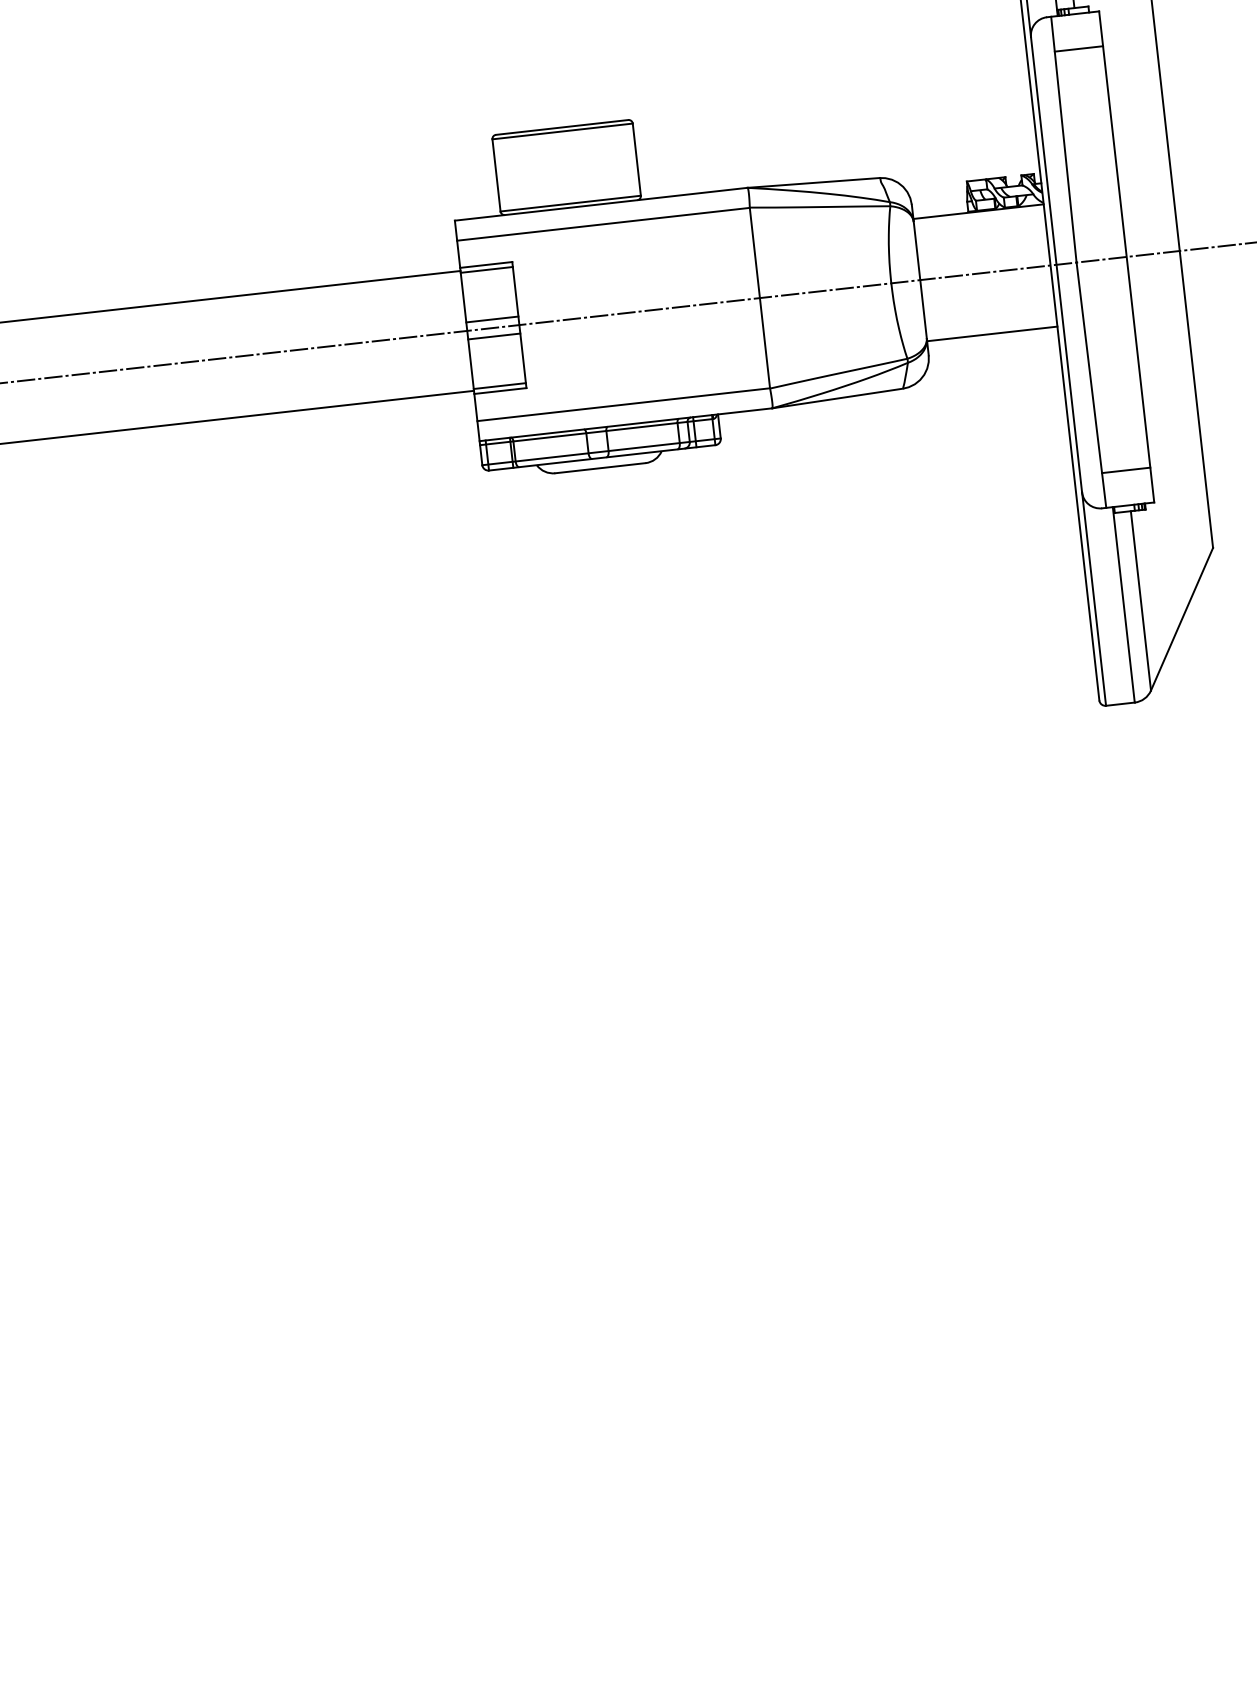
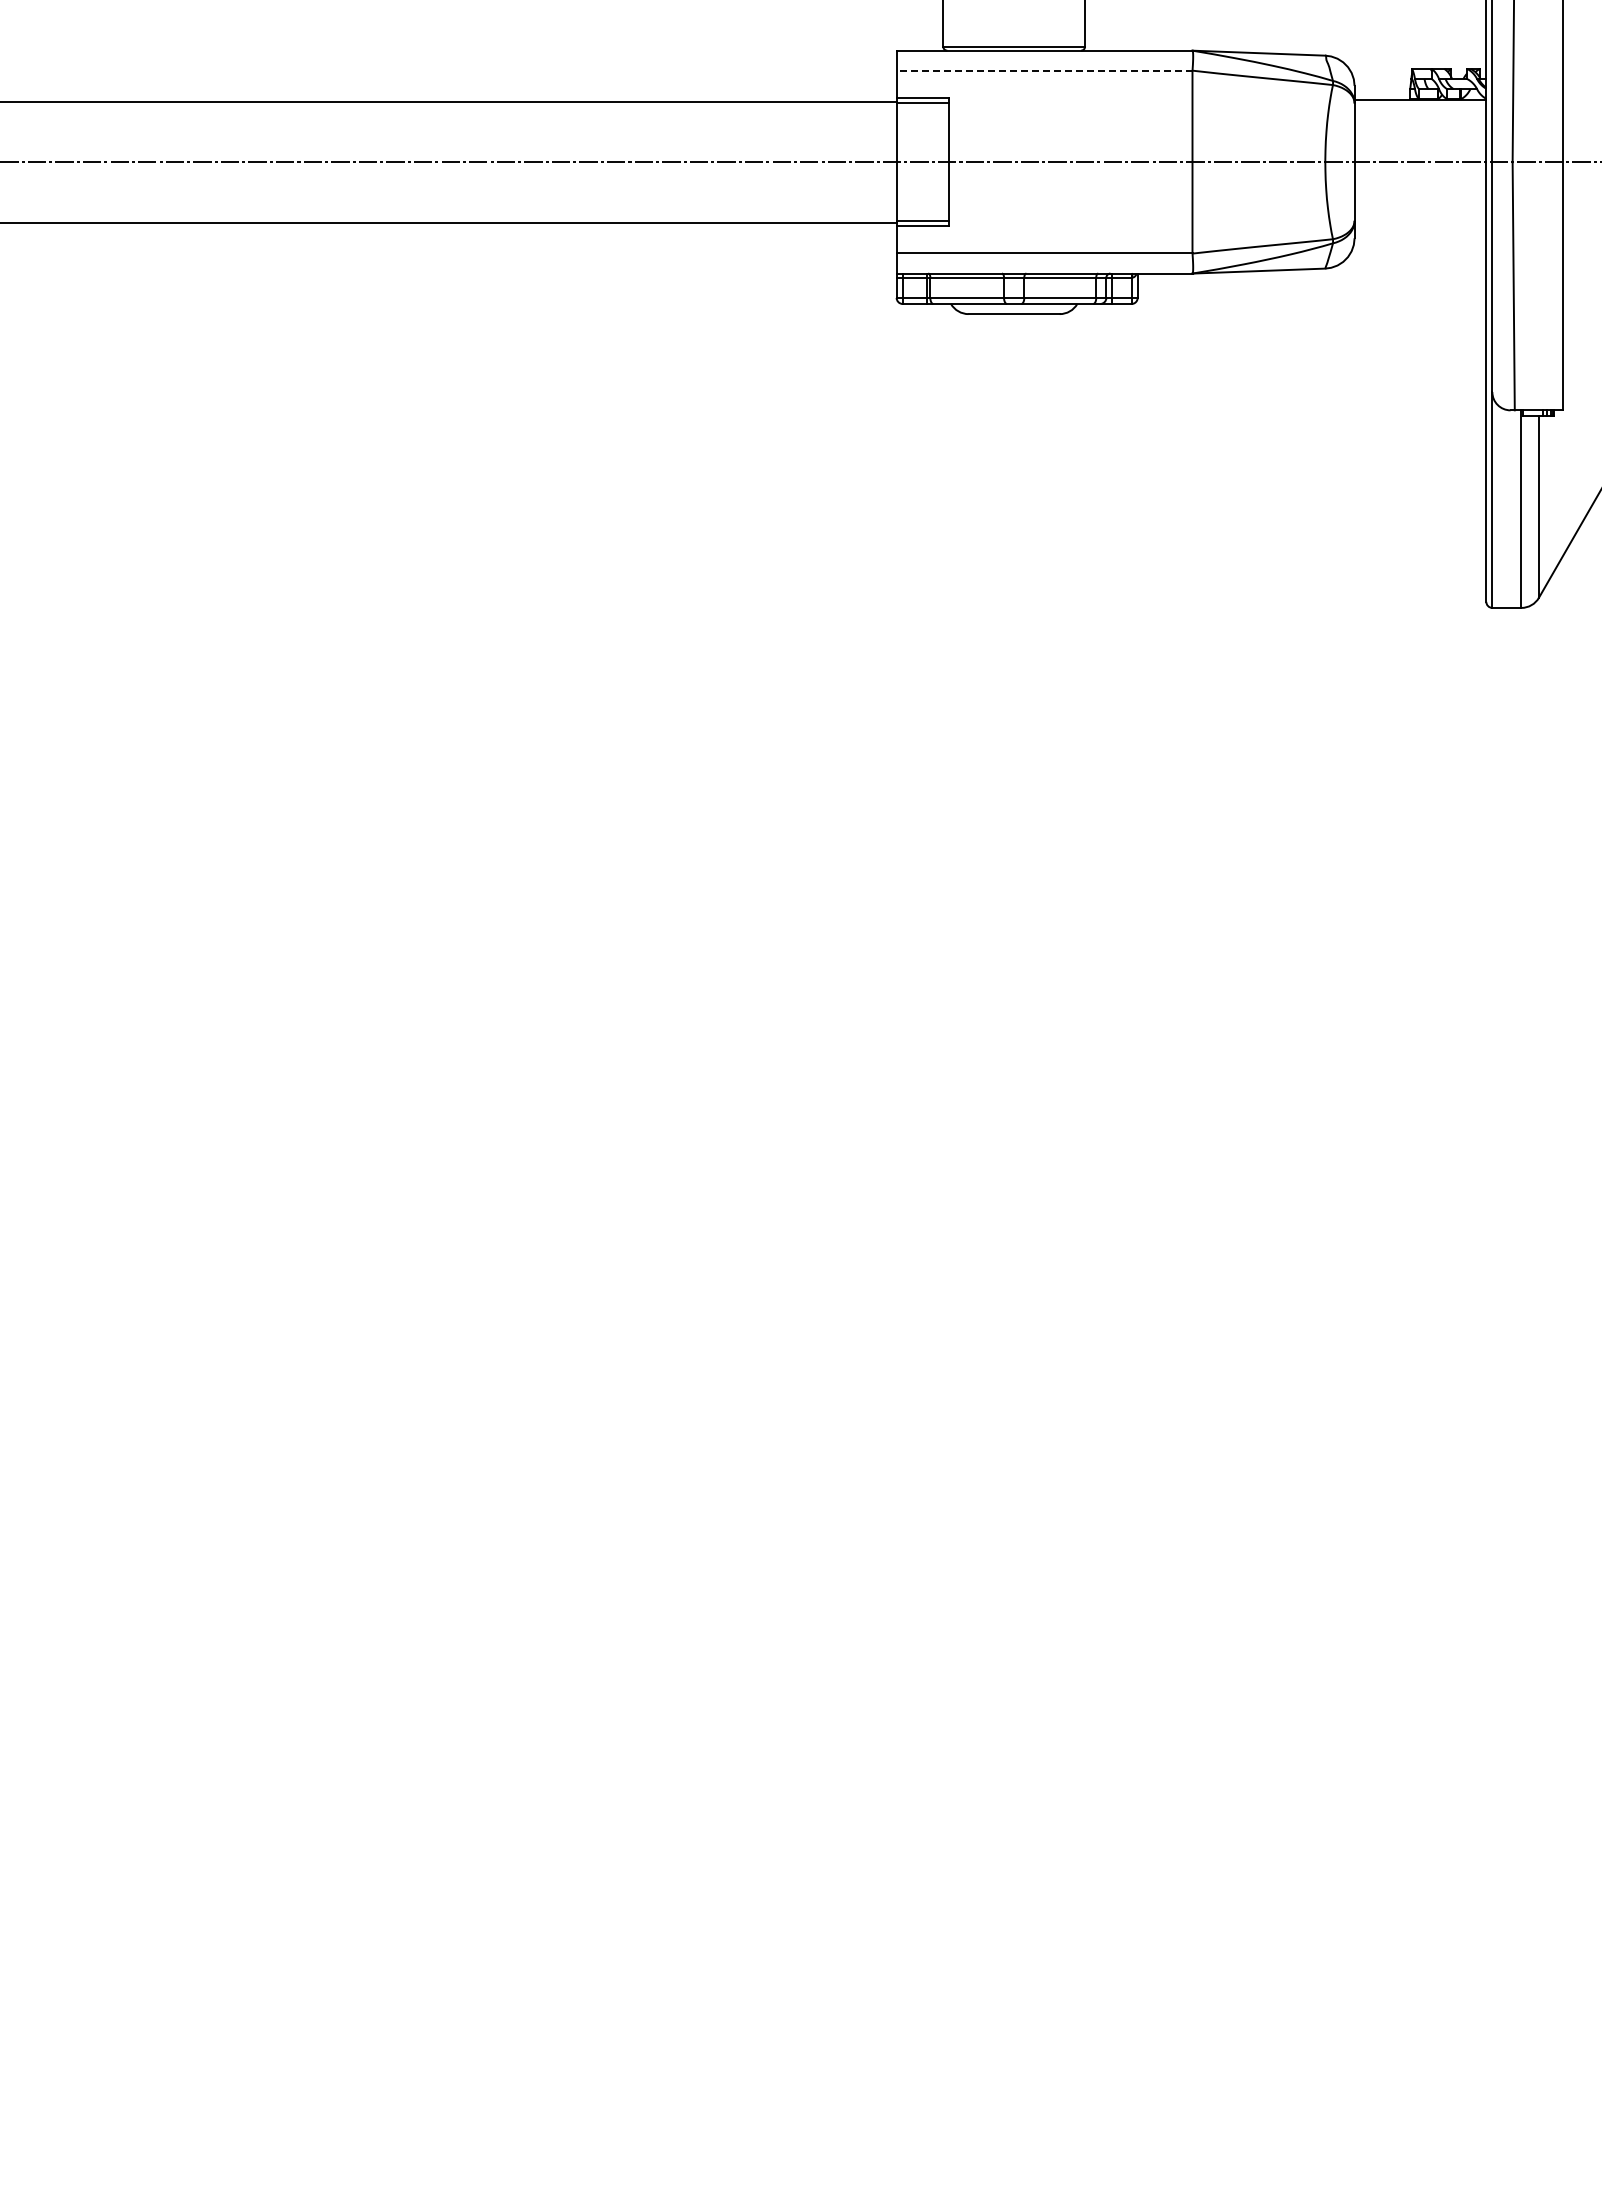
line: (603, 223) -> (1044, 70), solid -> dashed
line: (491, 319) -> (922, 153), removed
line: (992, 333) -> (1420, 223), removed
line: (493, 336) -> (922, 170), removed
line: (1125, 470) -> (1538, 375), removed

